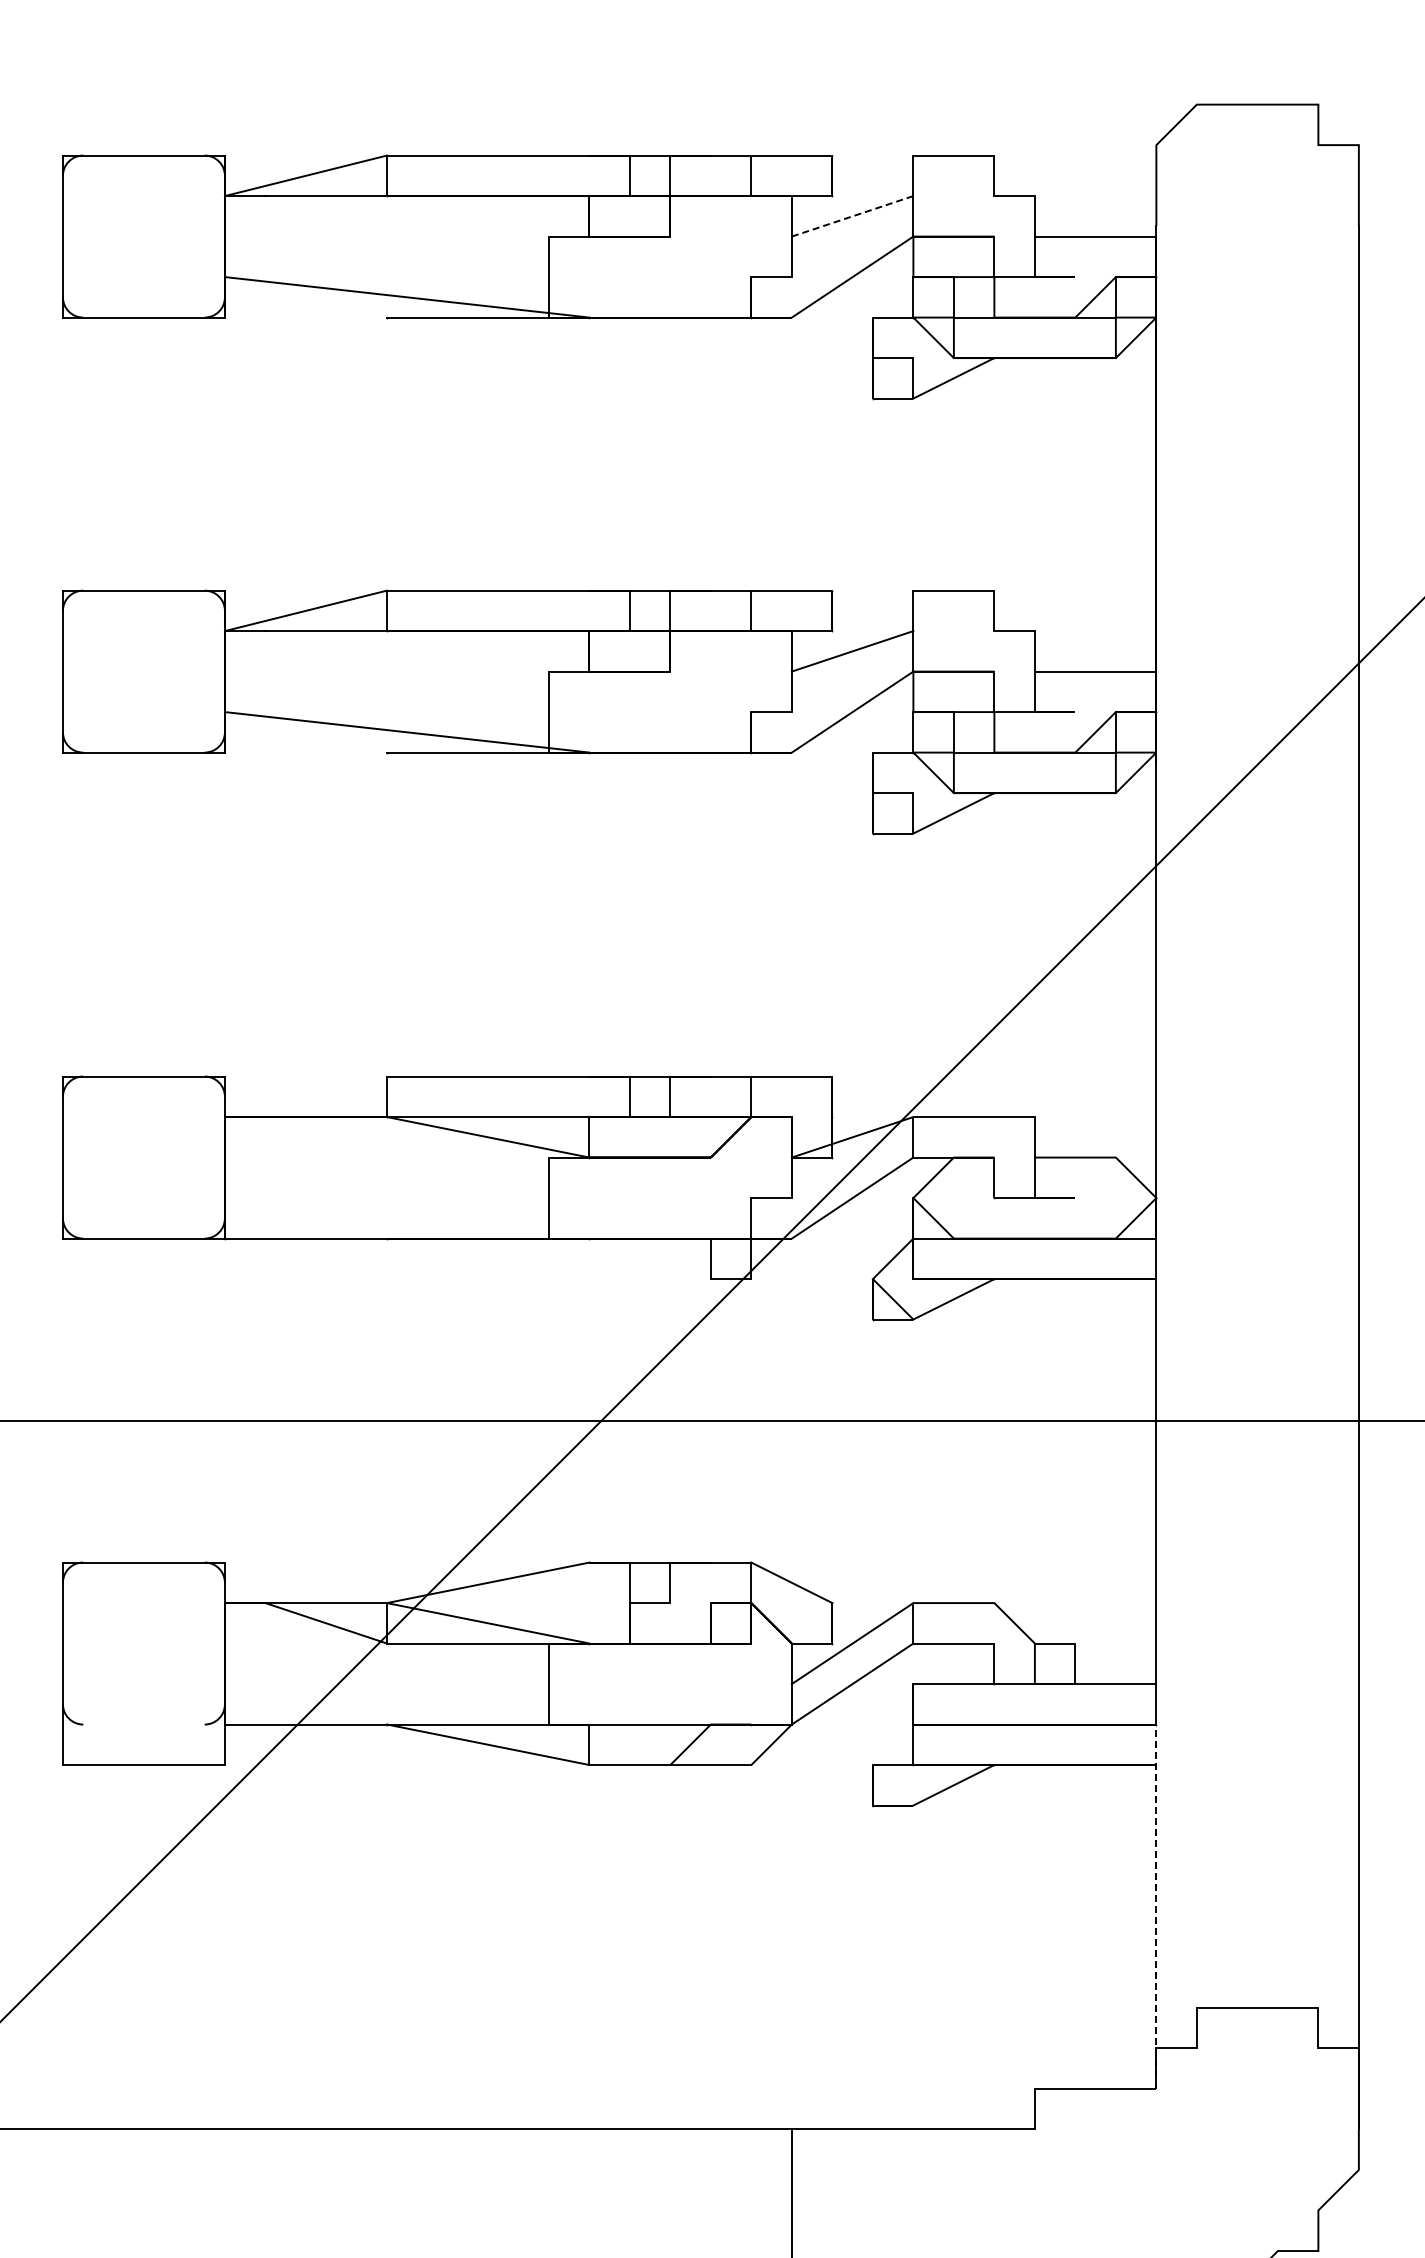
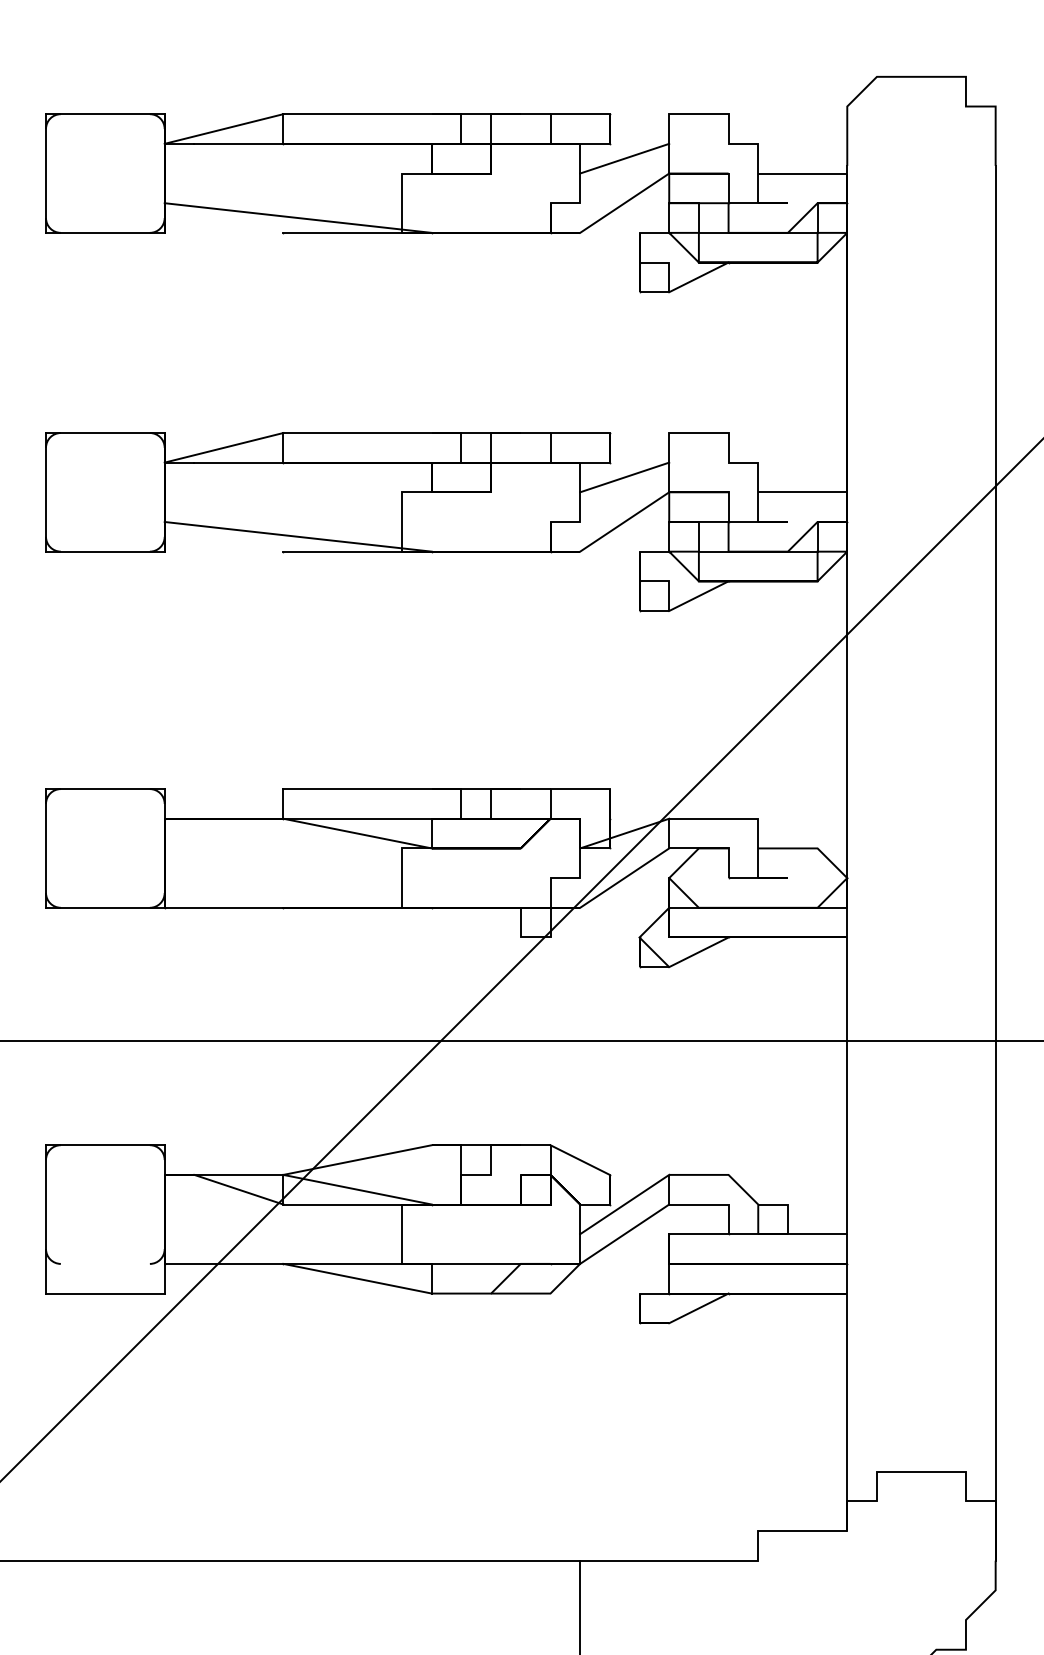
line: (853, 216) -> (625, 158), dashed -> solid
line: (1156, 1906) -> (847, 1397), dashed -> solid

